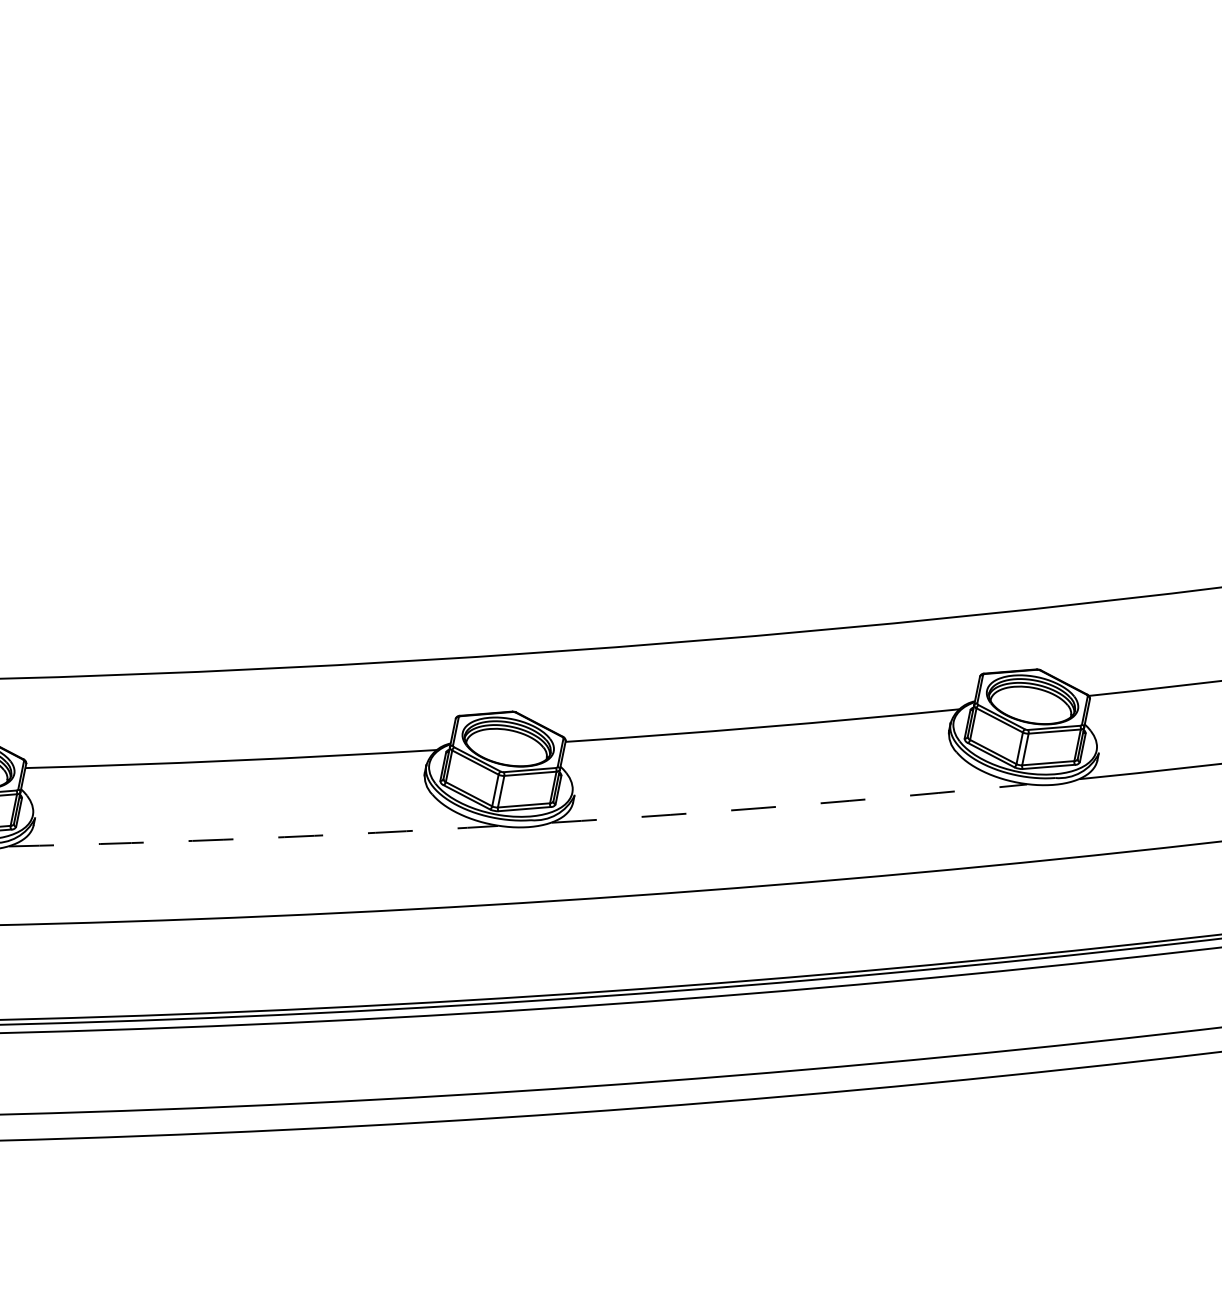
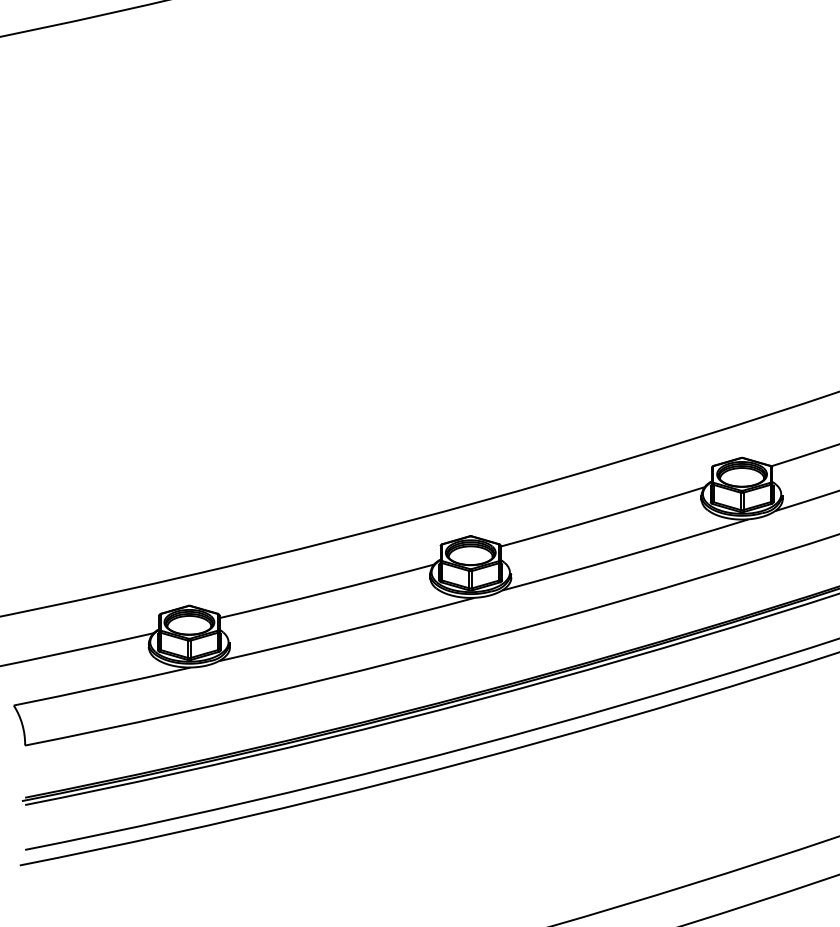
arc: (789, 806) -> (625, 556), dashed -> solid
arc: (254, 838) -> (347, 630), dashed -> solid

